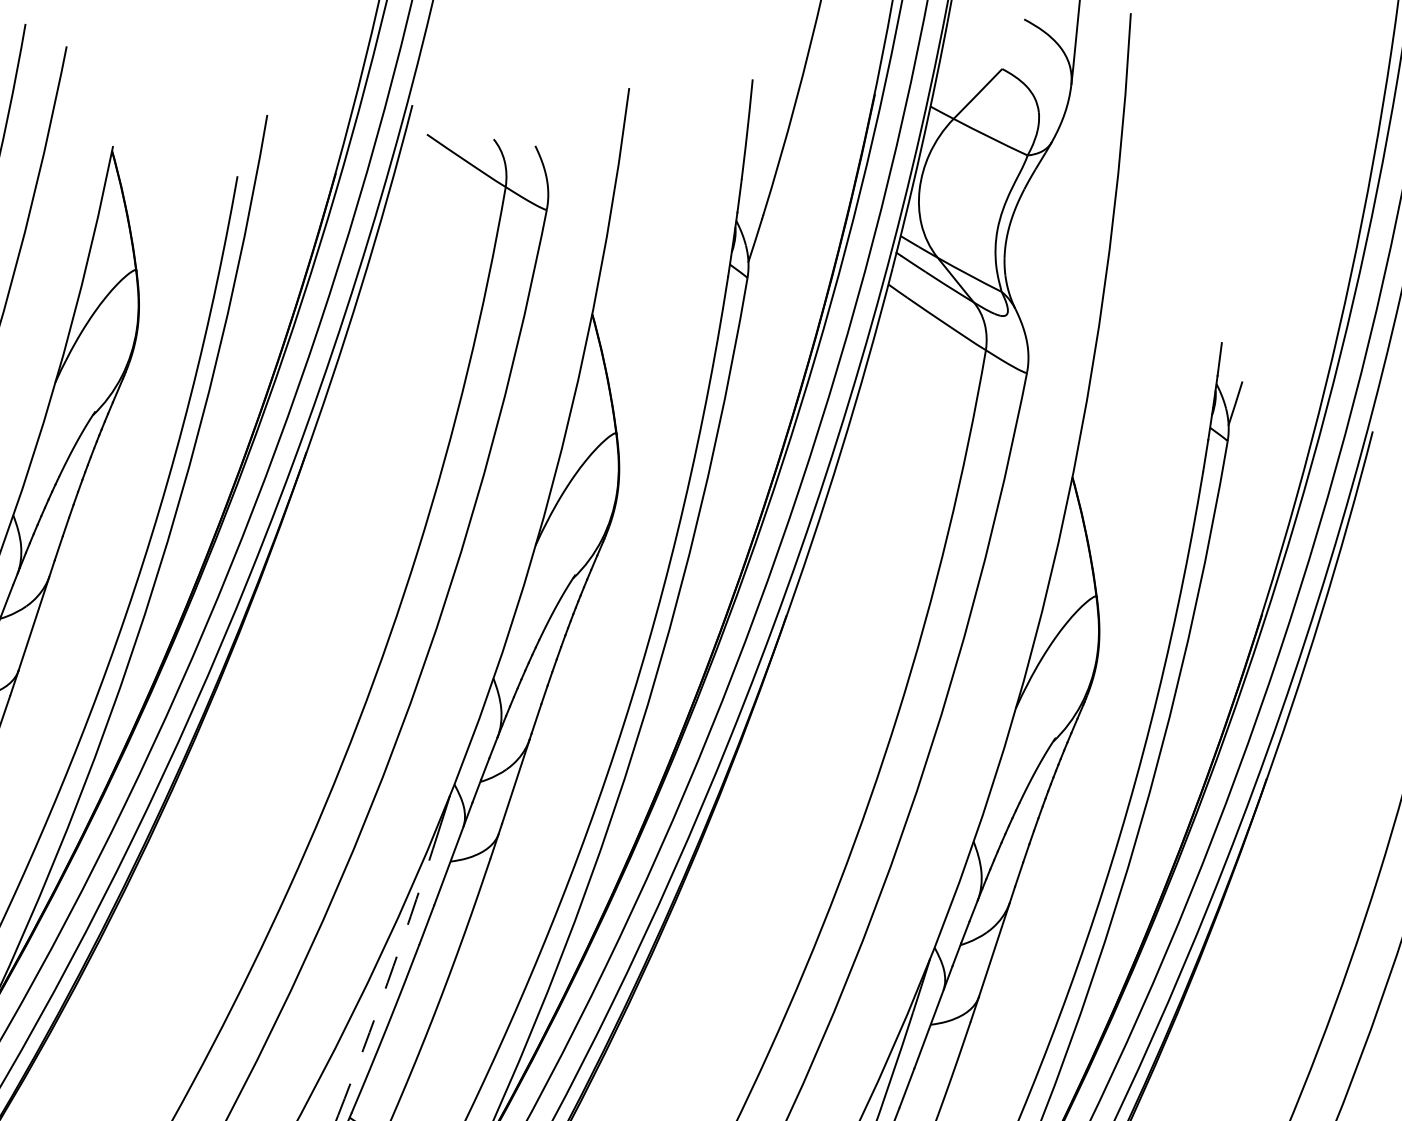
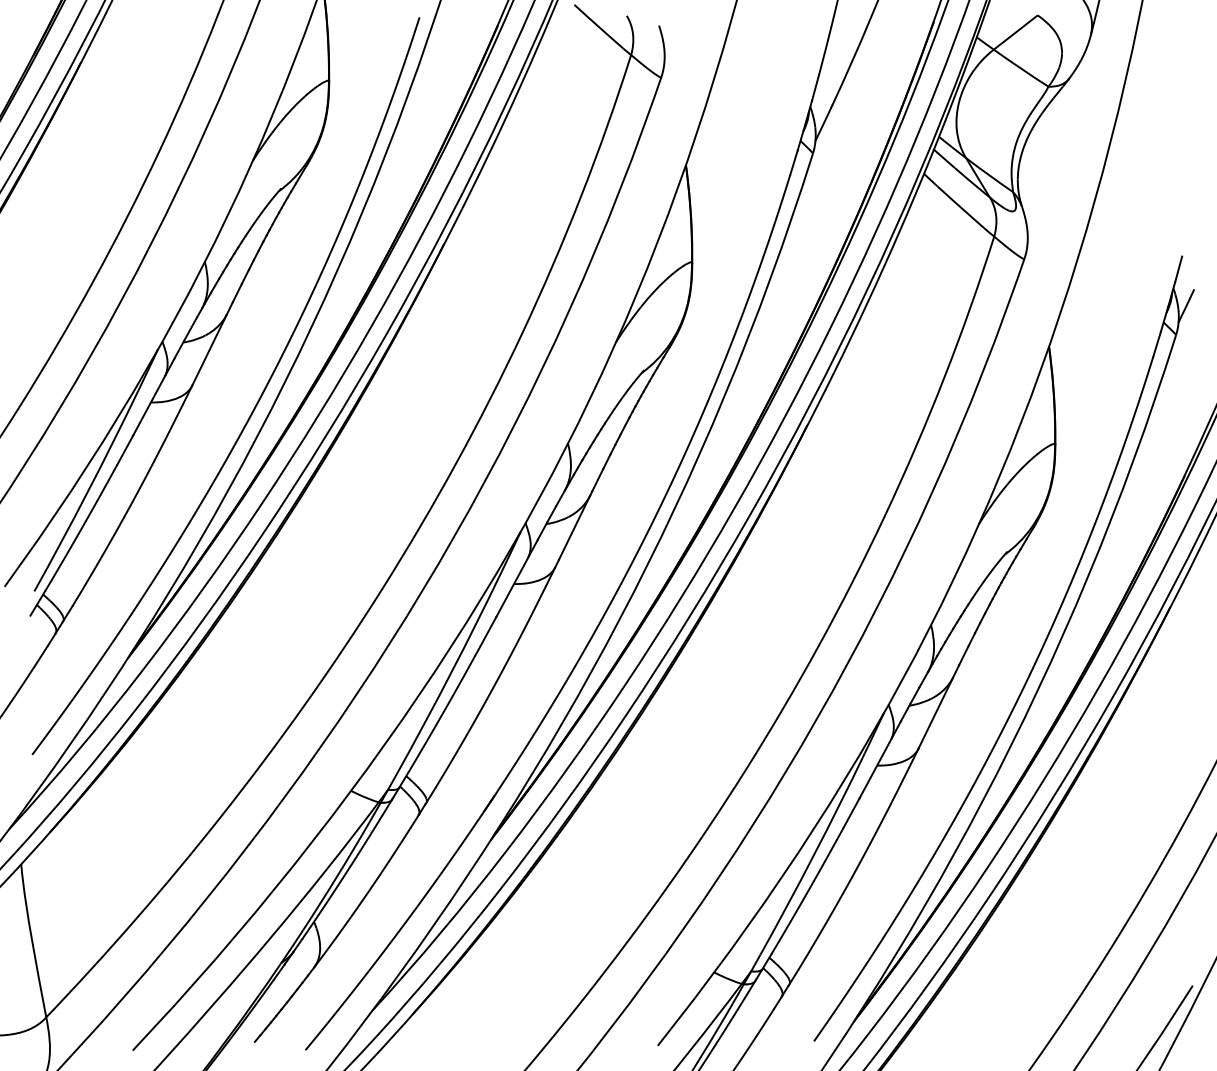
arc: (387, 983) -> (450, 673), dashed -> solid

